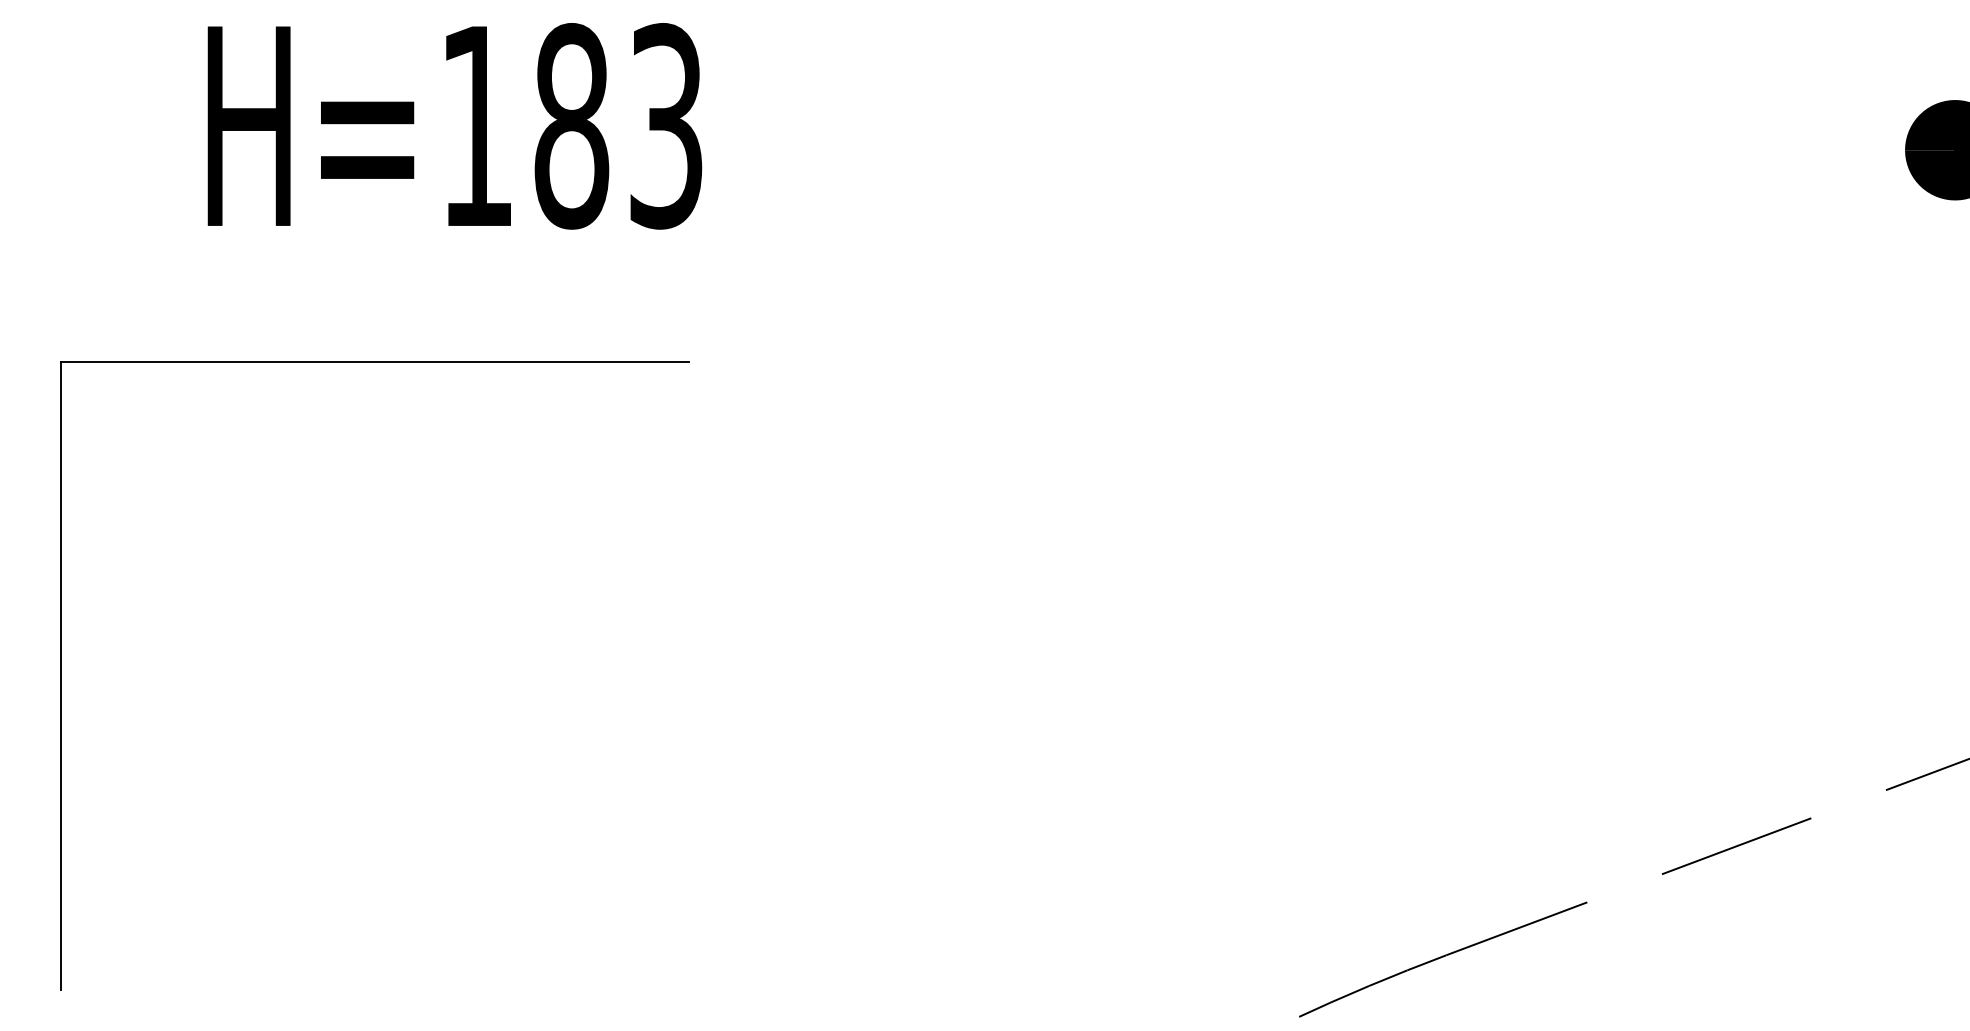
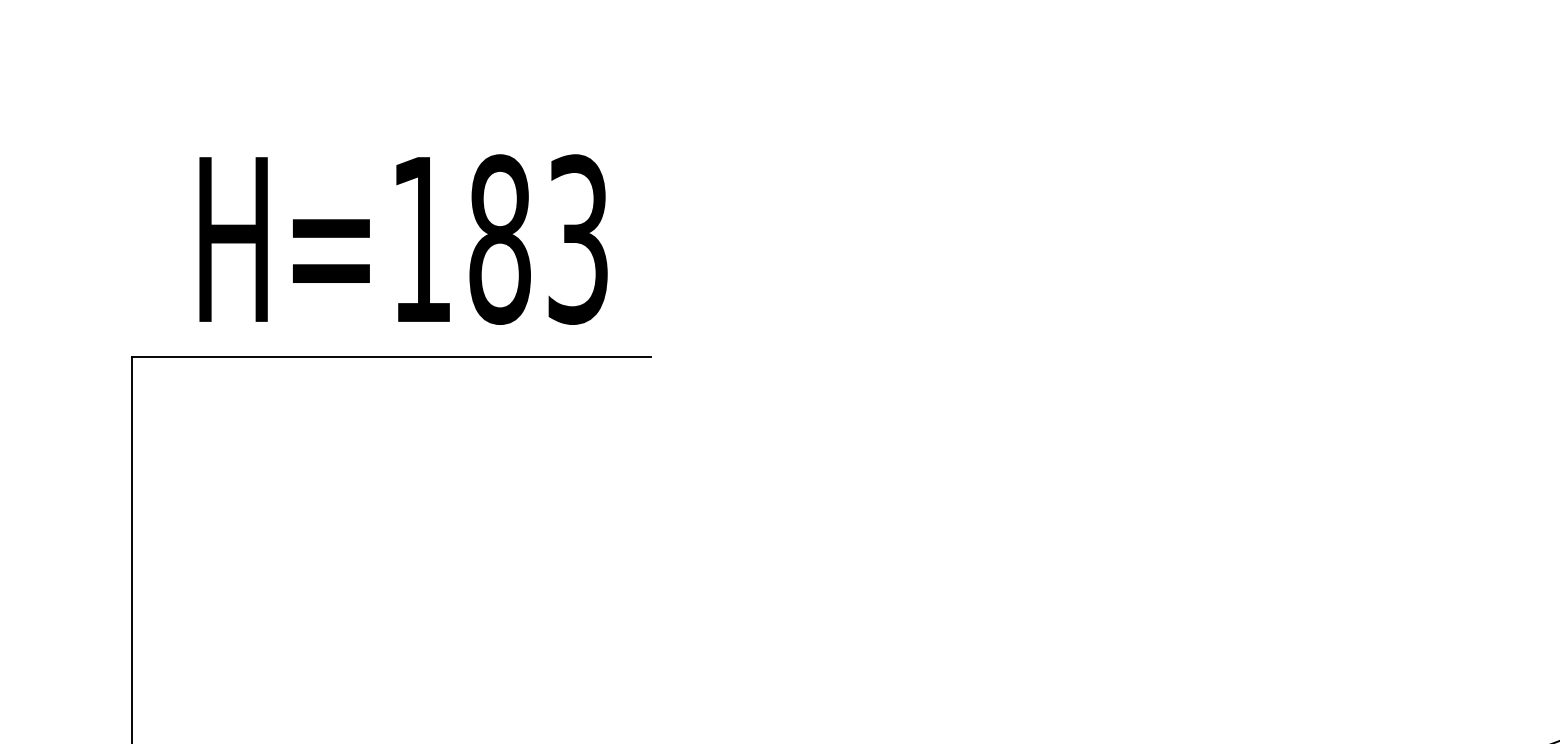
text: (454, 126) -> (403, 239), moved

